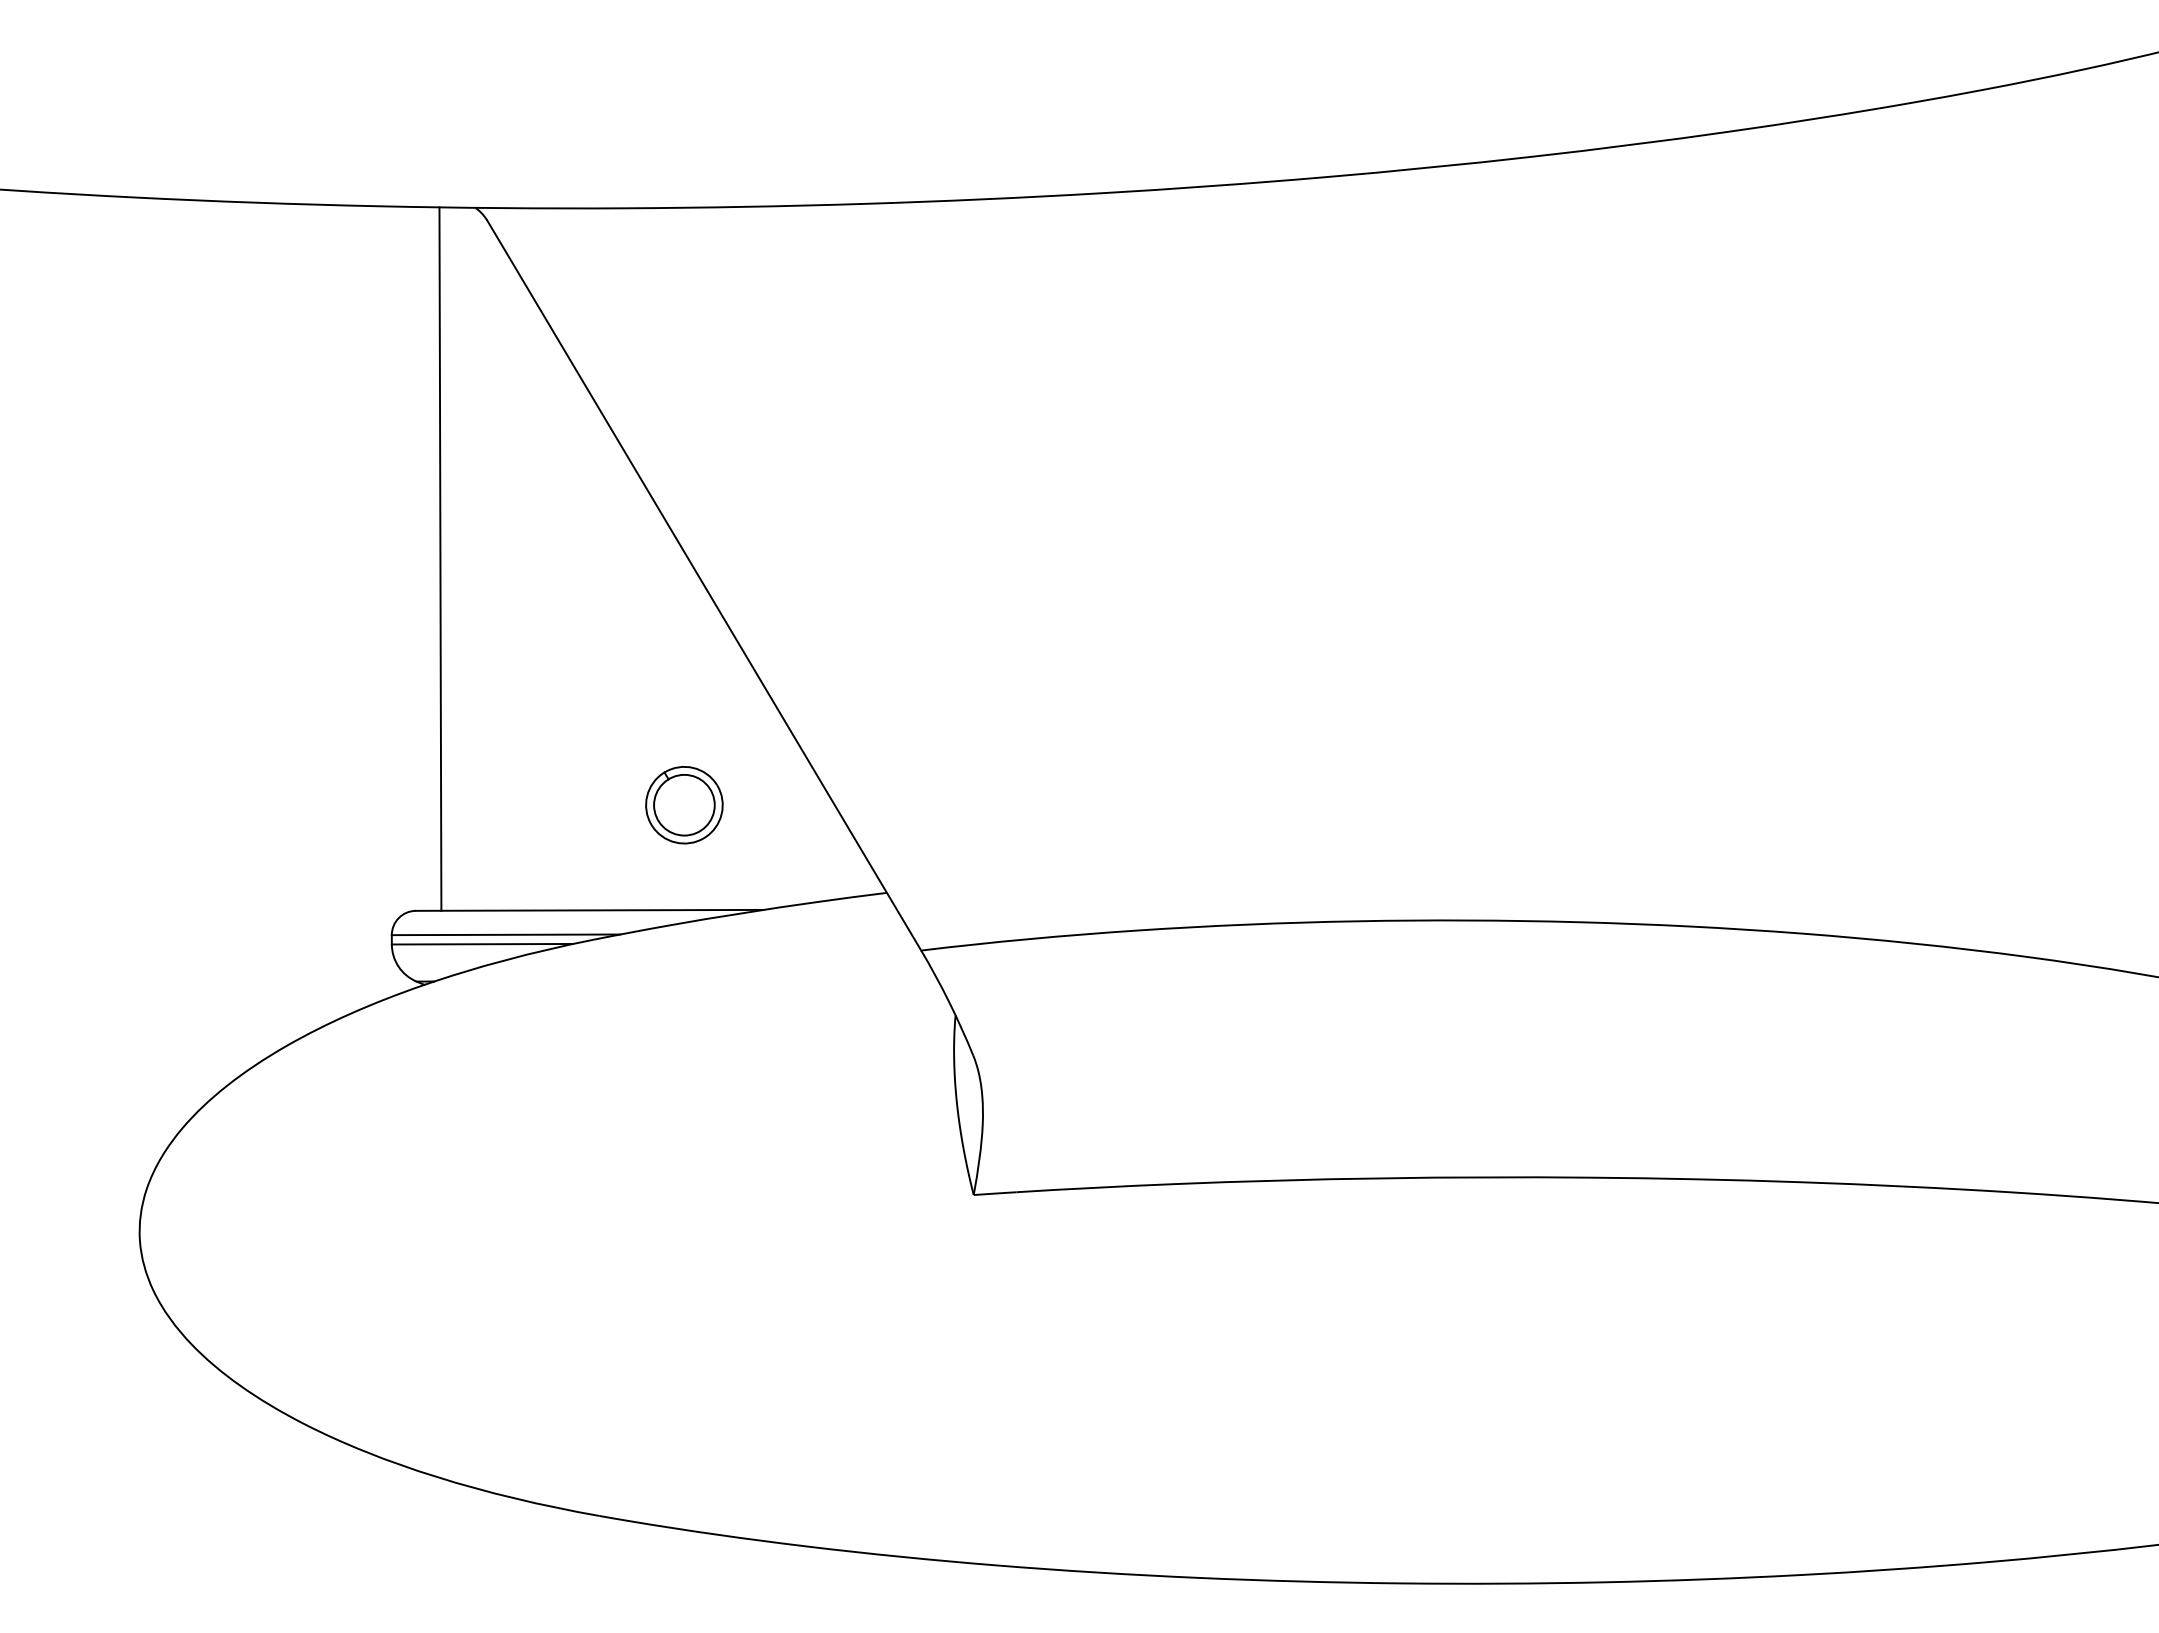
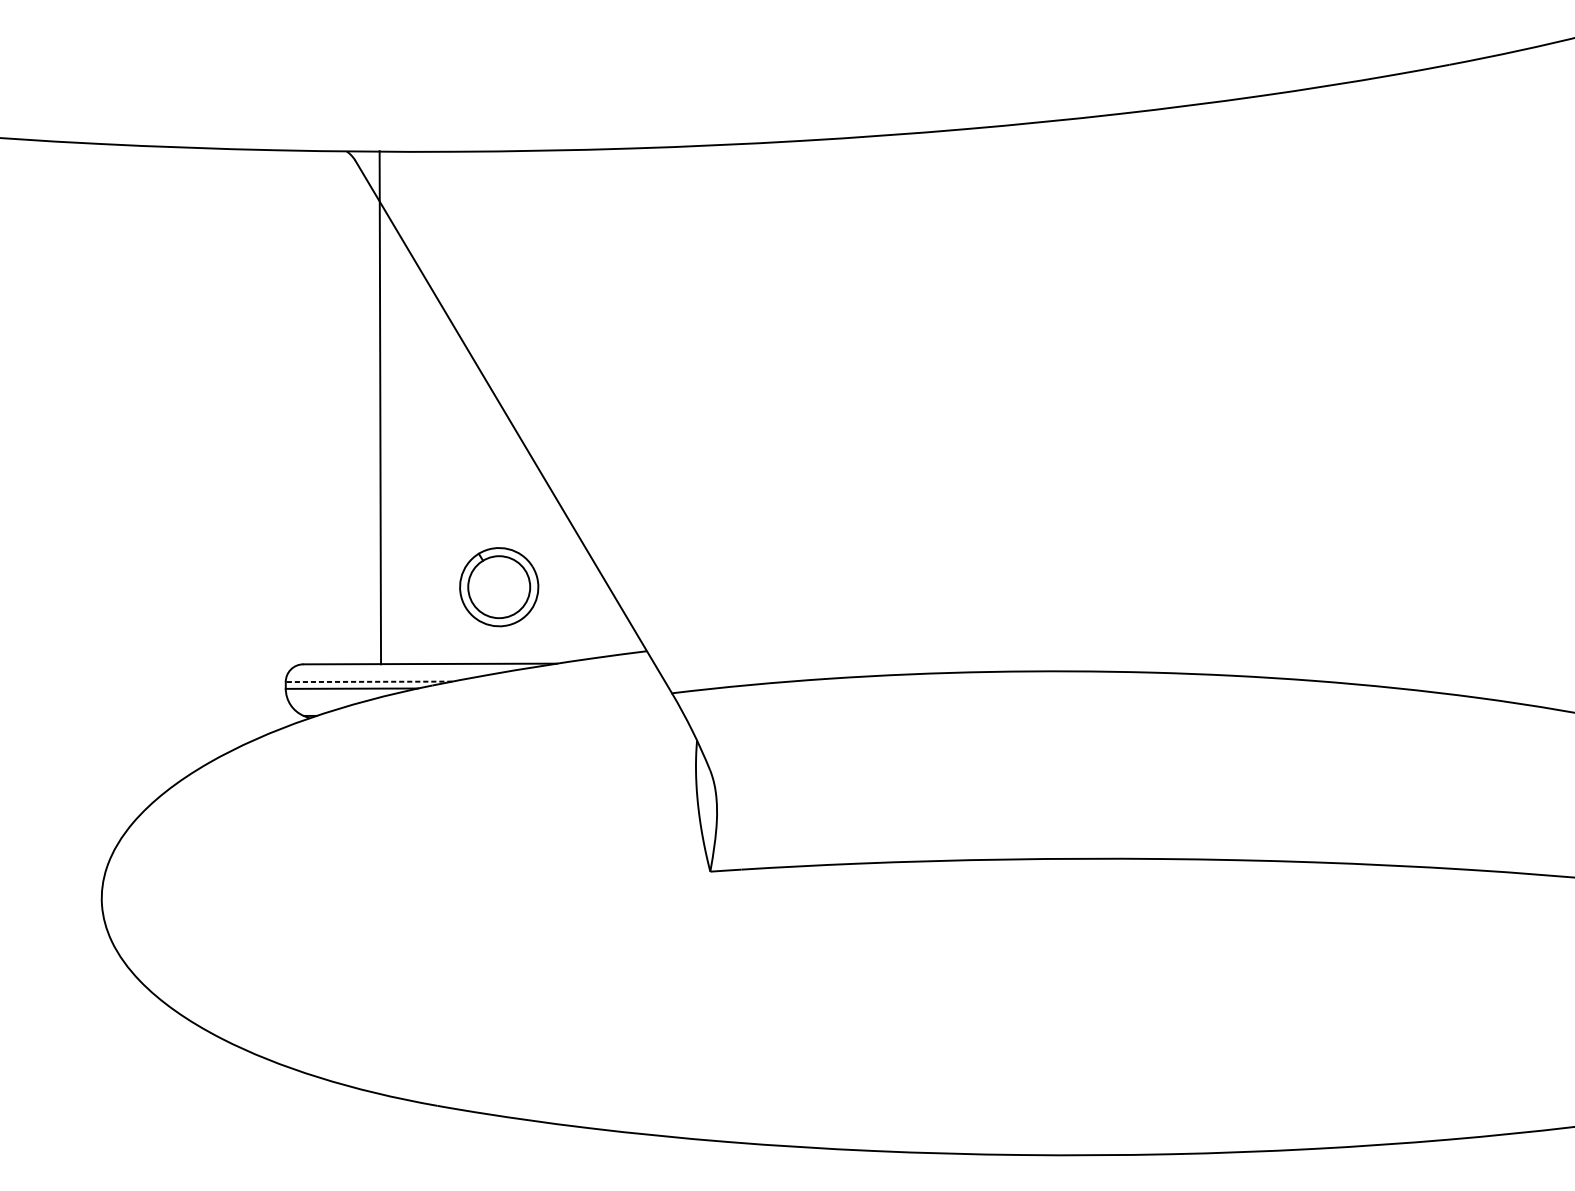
line: (440, 558) -> (380, 407), moved
part: (684, 805) -> (499, 587), size x1.4
line: (505, 934) -> (368, 681), solid -> dashed

